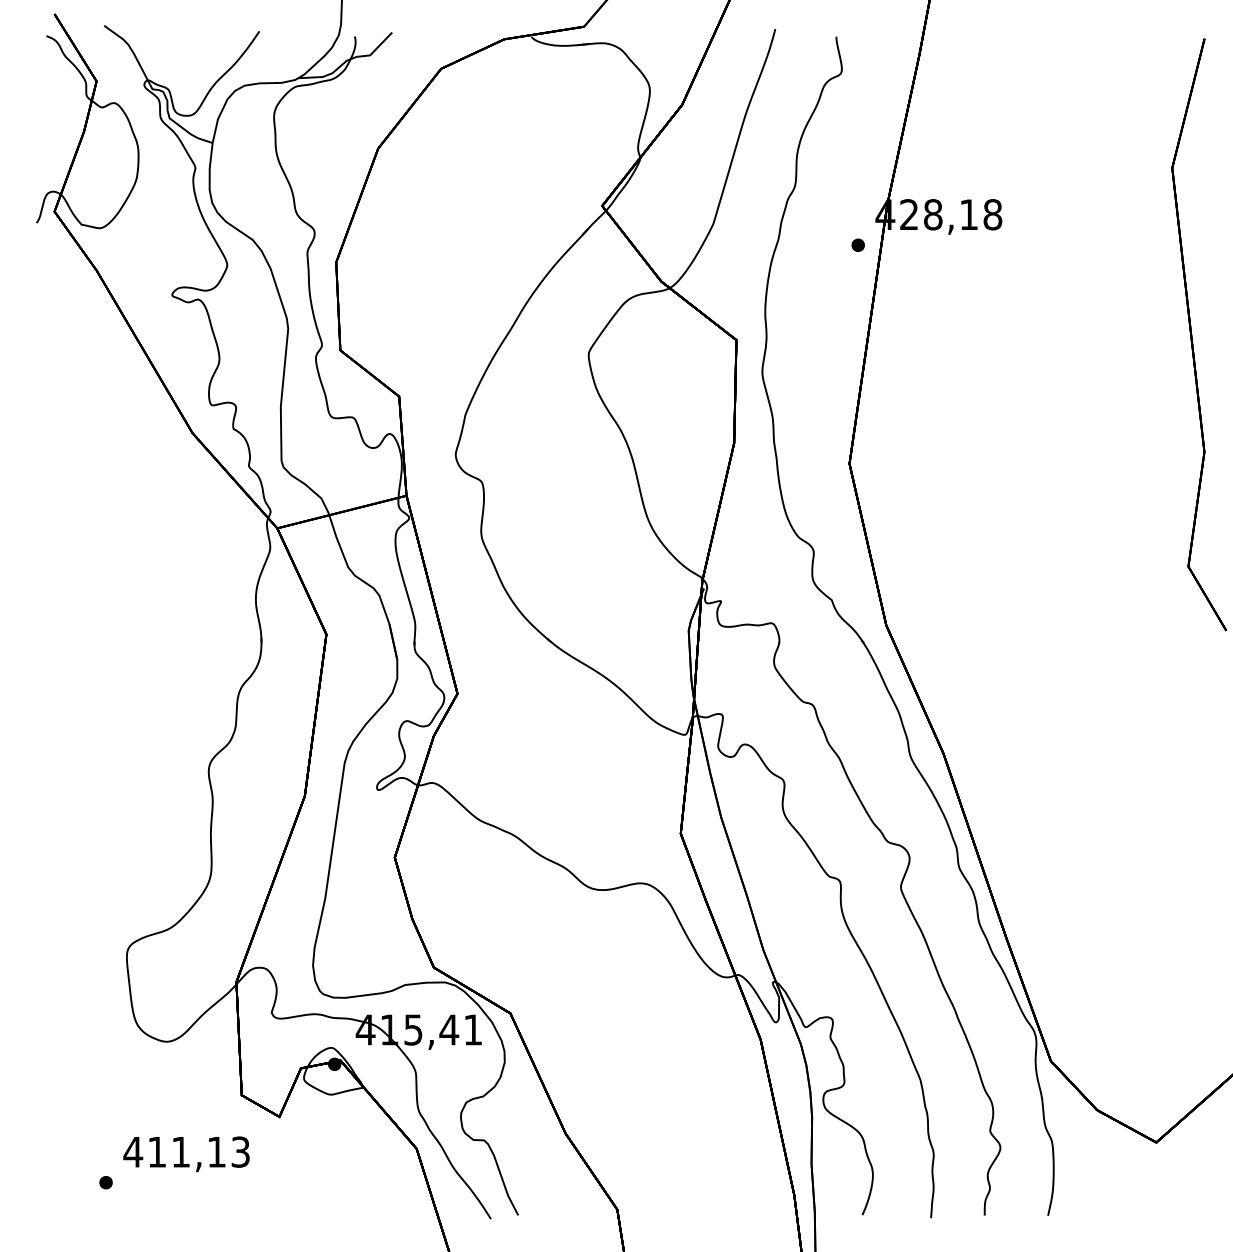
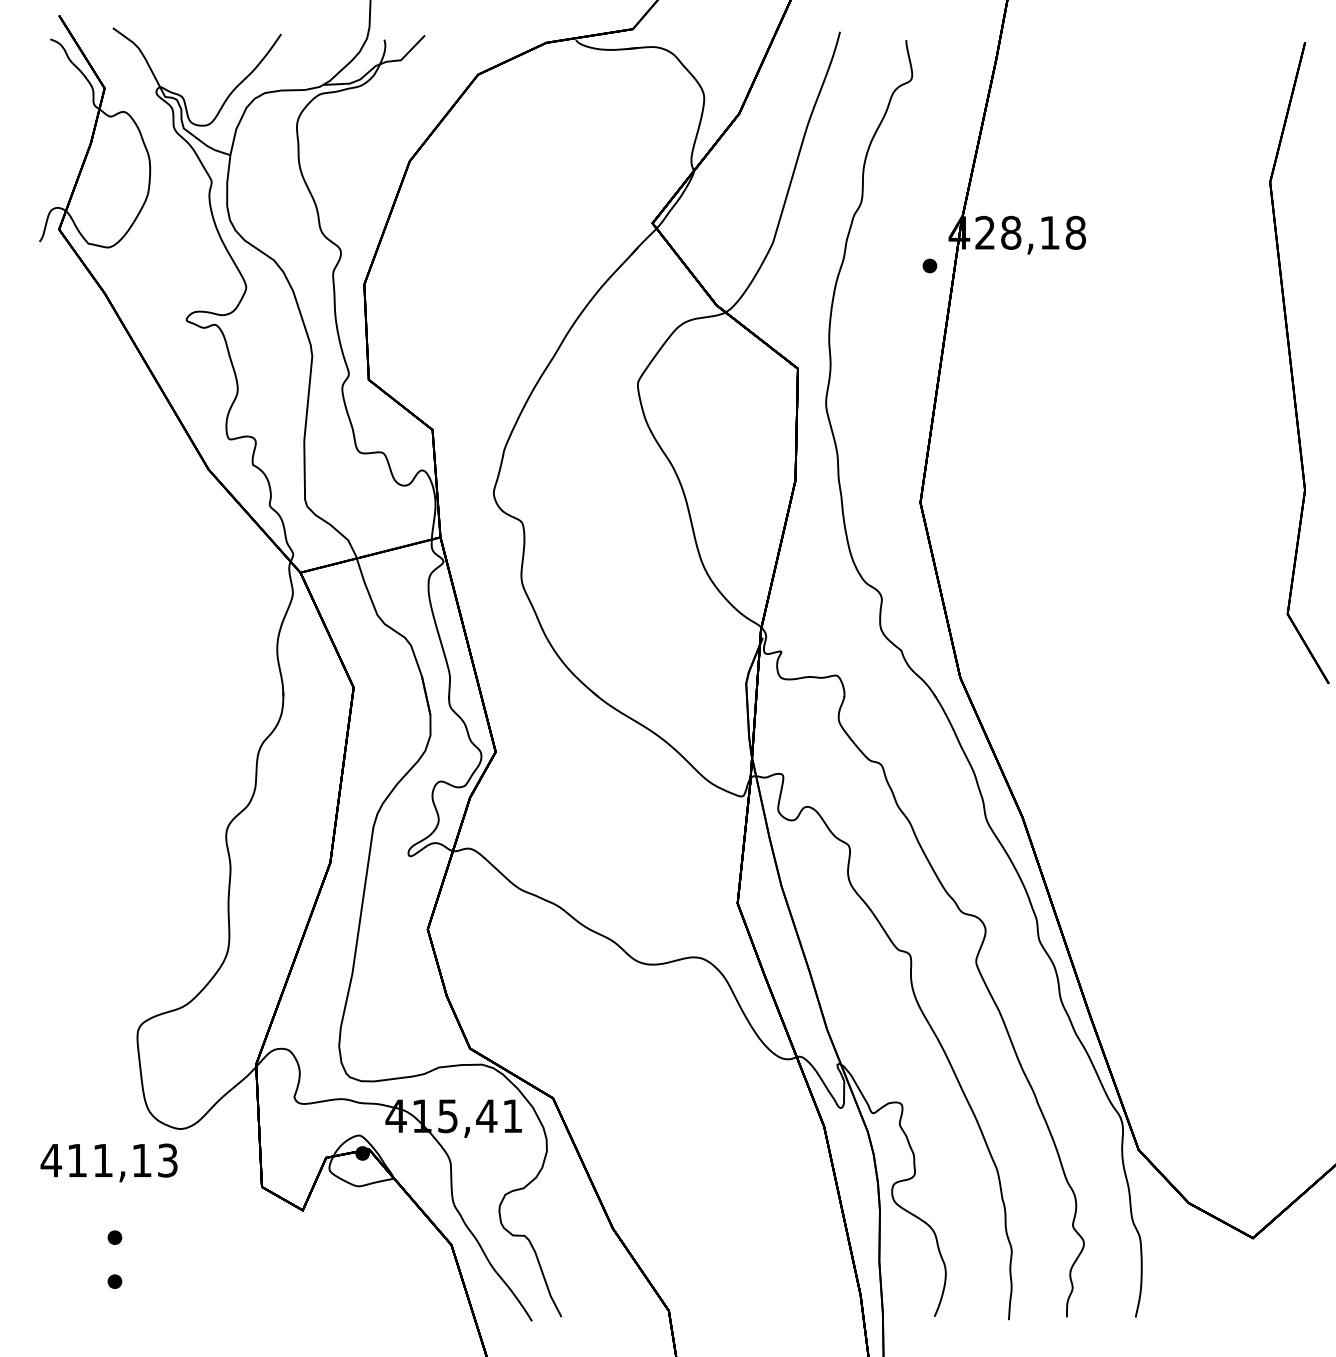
part: (105, 1141) -> (114, 1237), added
text: (185, 1153) -> (108, 1162), moved

